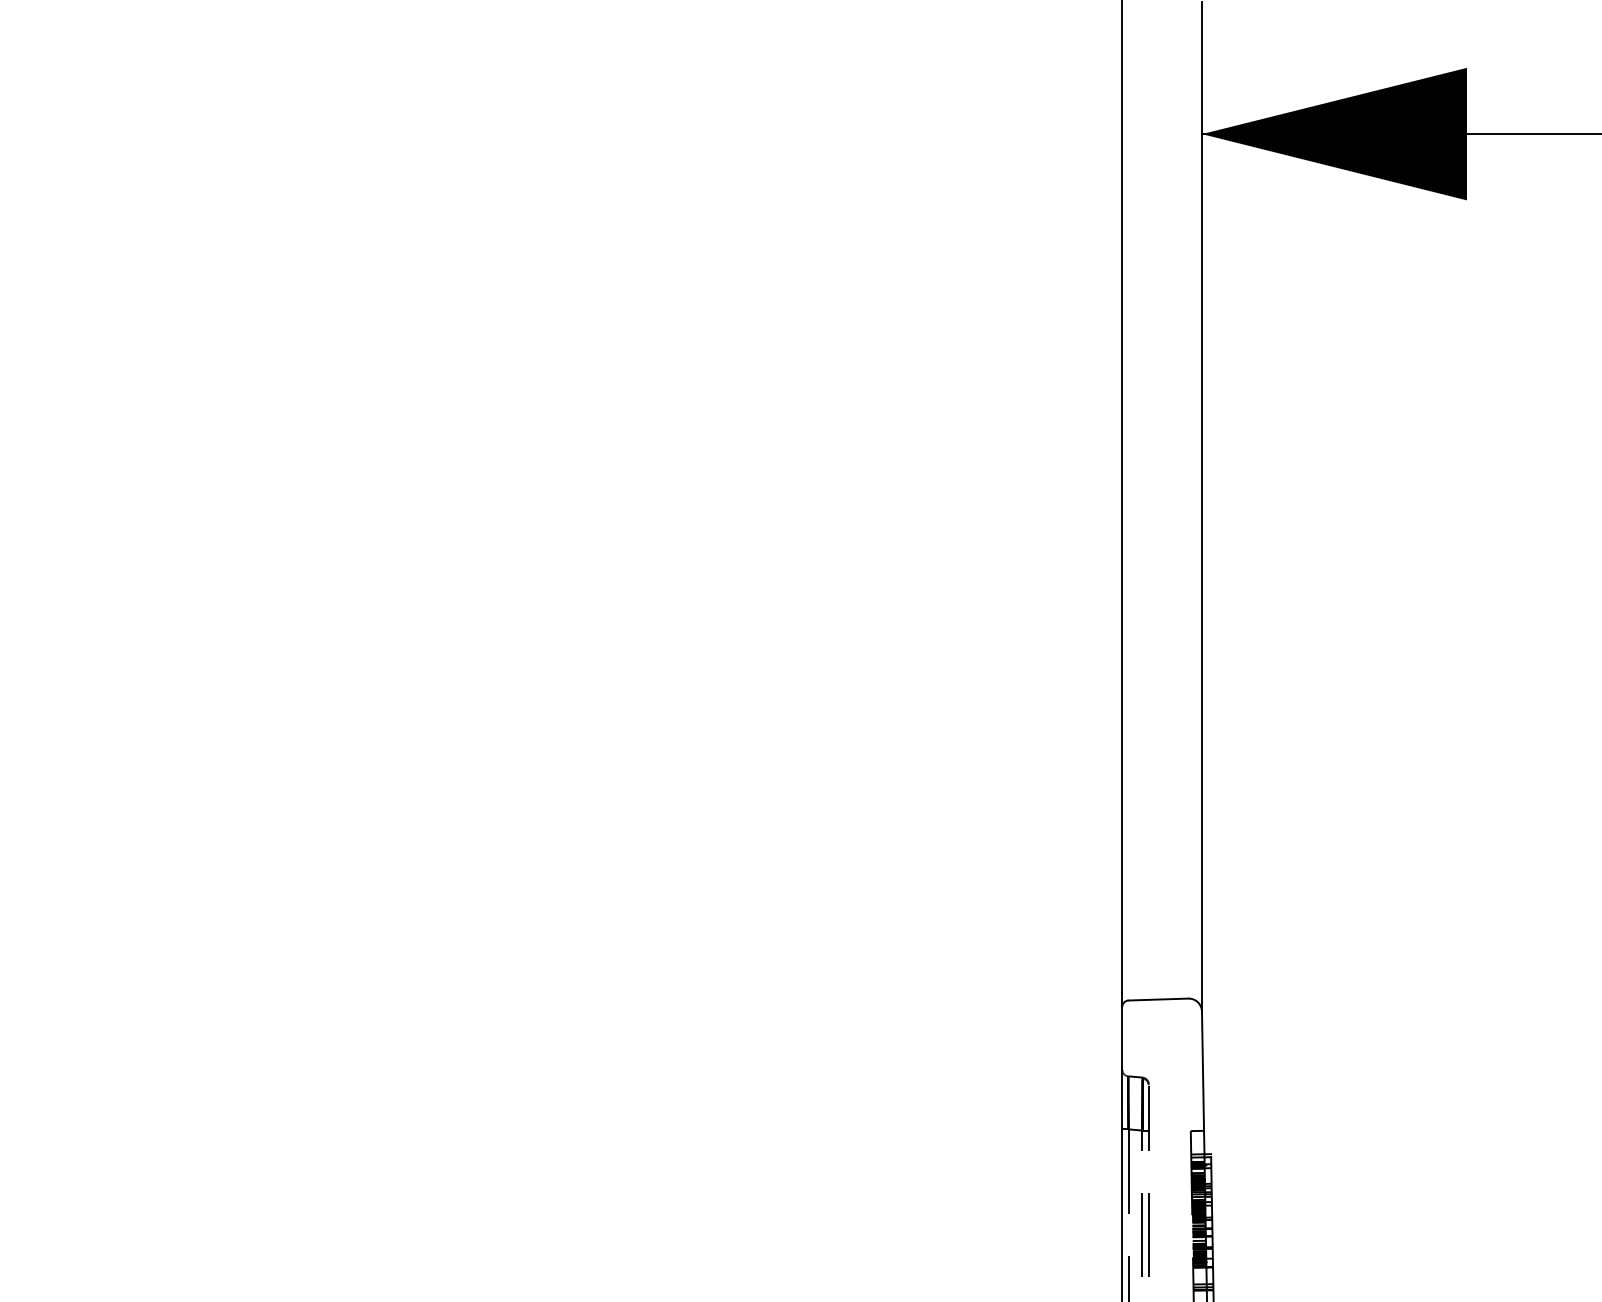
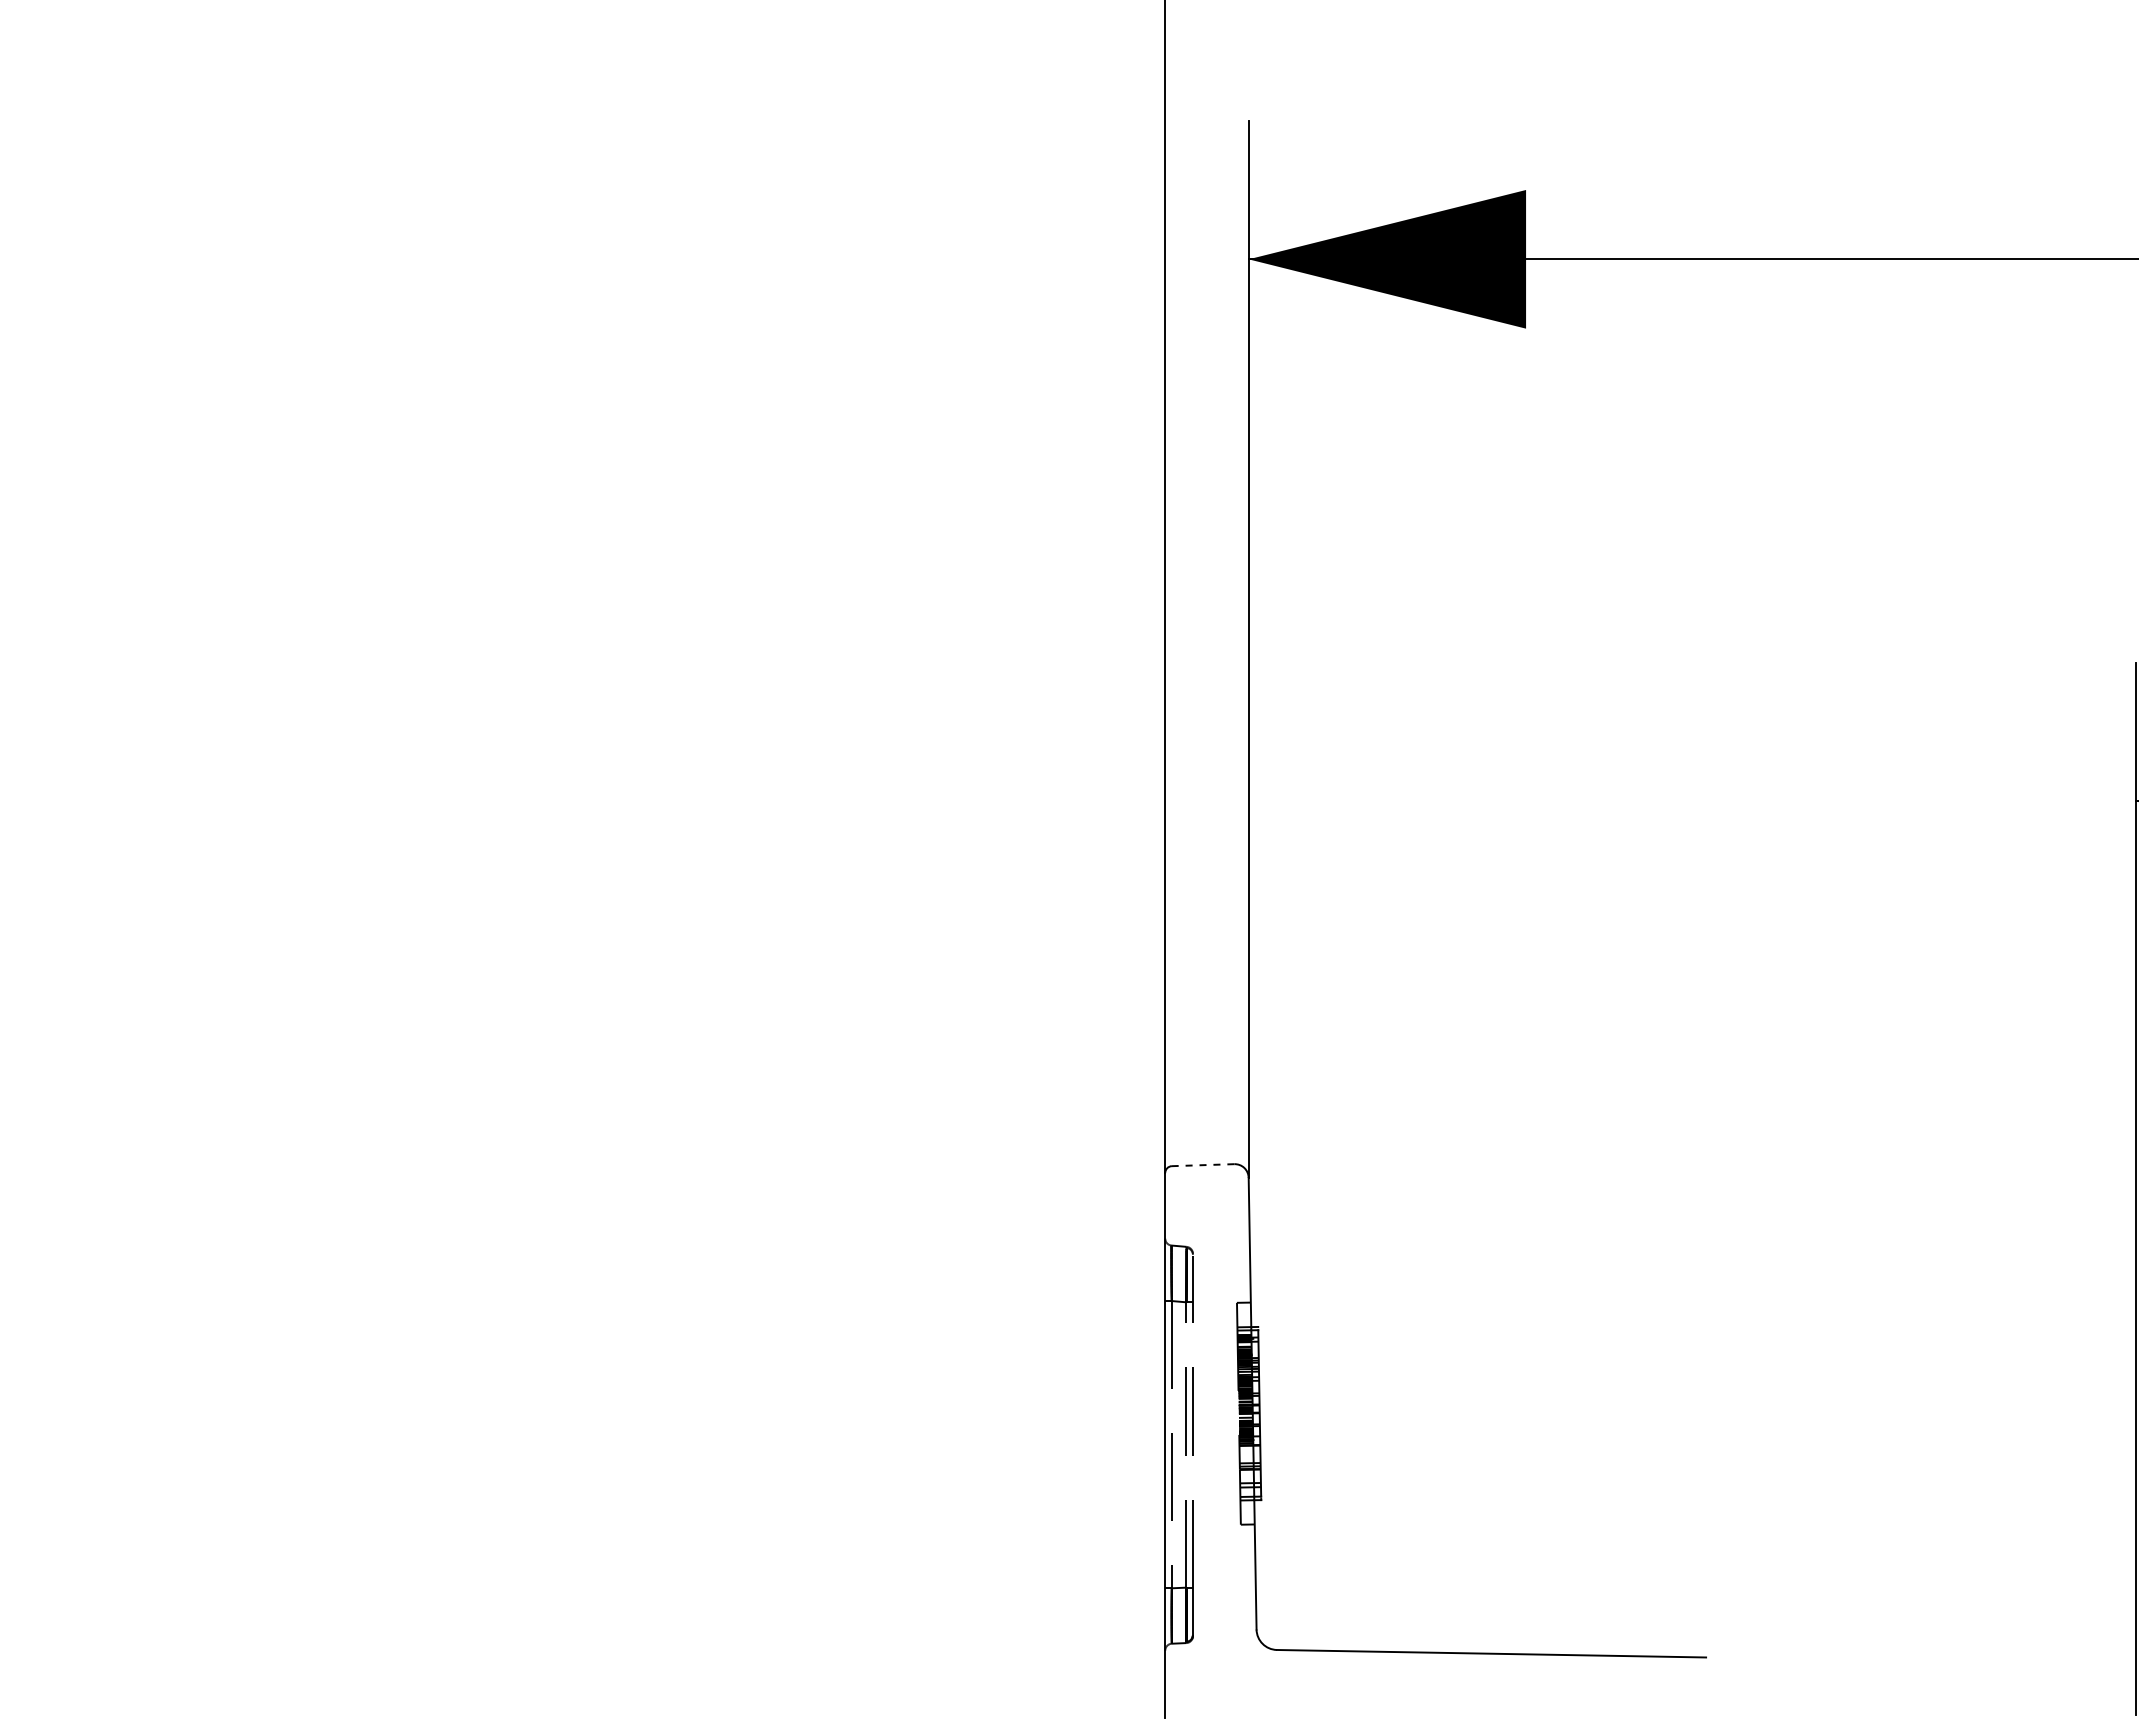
line: (1157, 999) -> (1202, 1165), solid -> dashed

